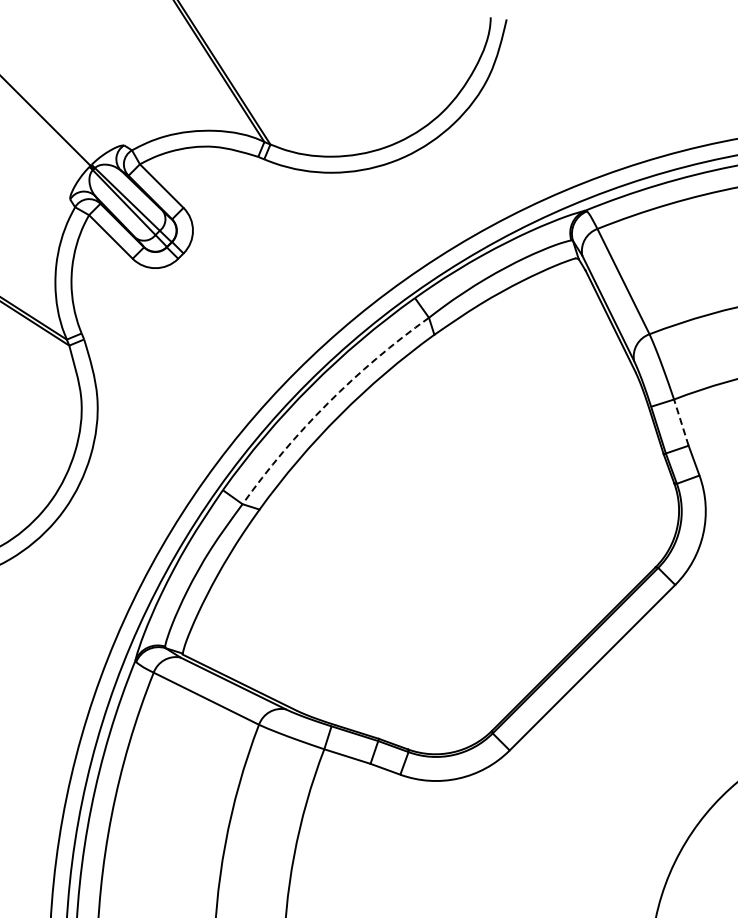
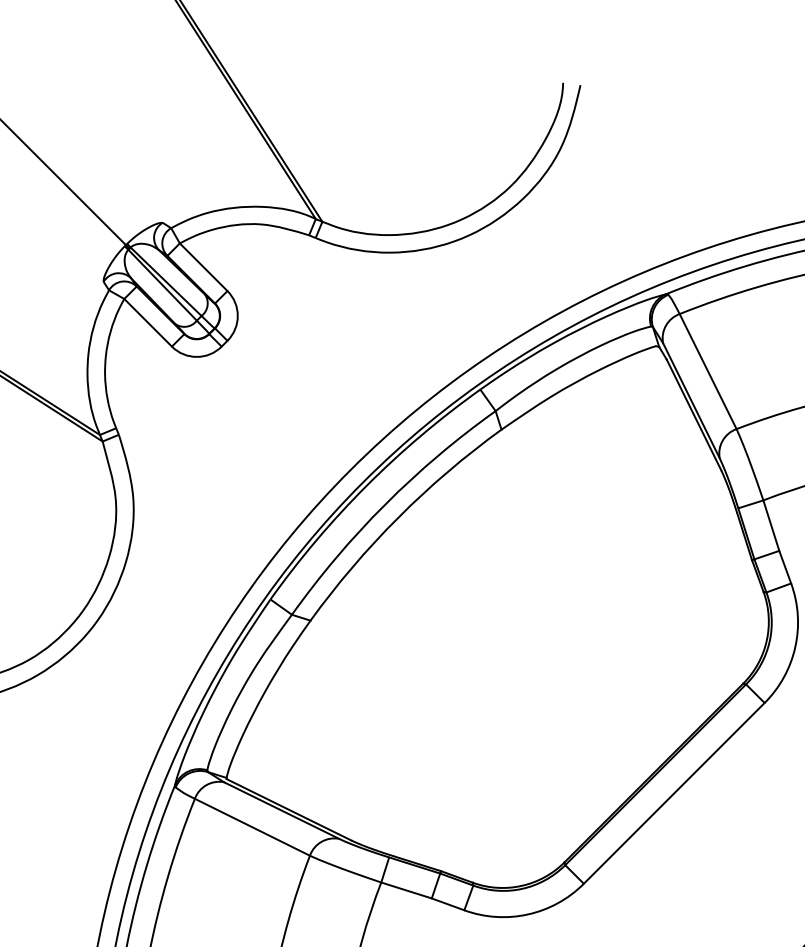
arc: (328, 403) -> (385, 504), dashed -> solid
line: (681, 422) -> (771, 525), dashed -> solid

